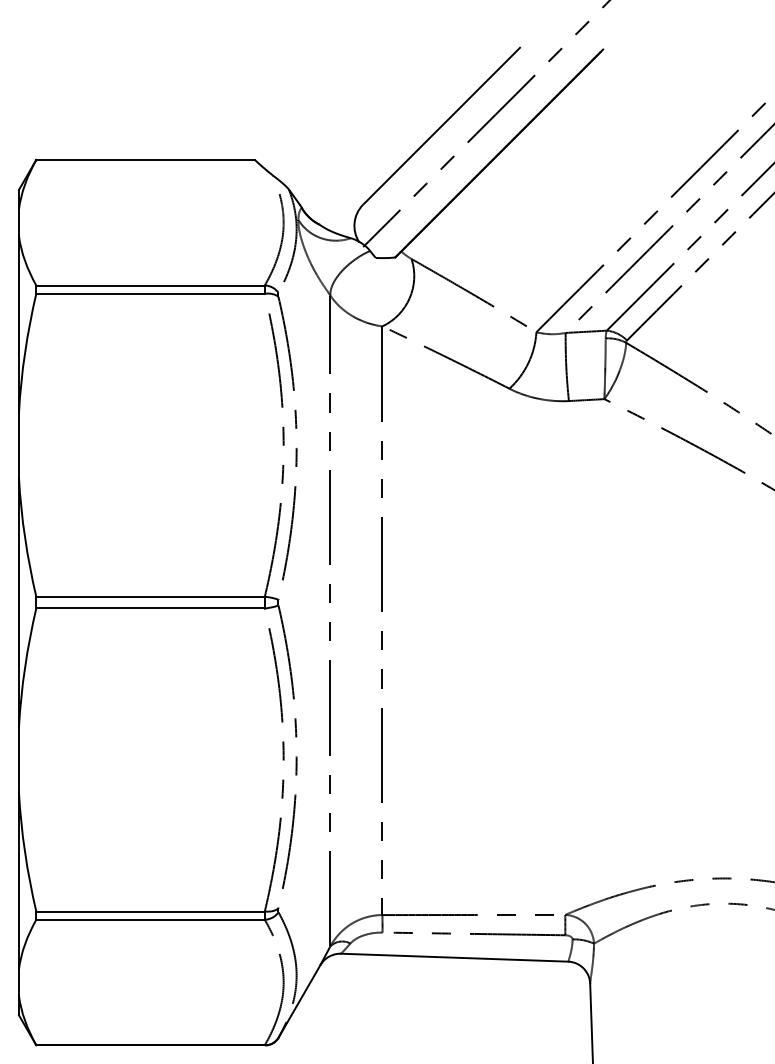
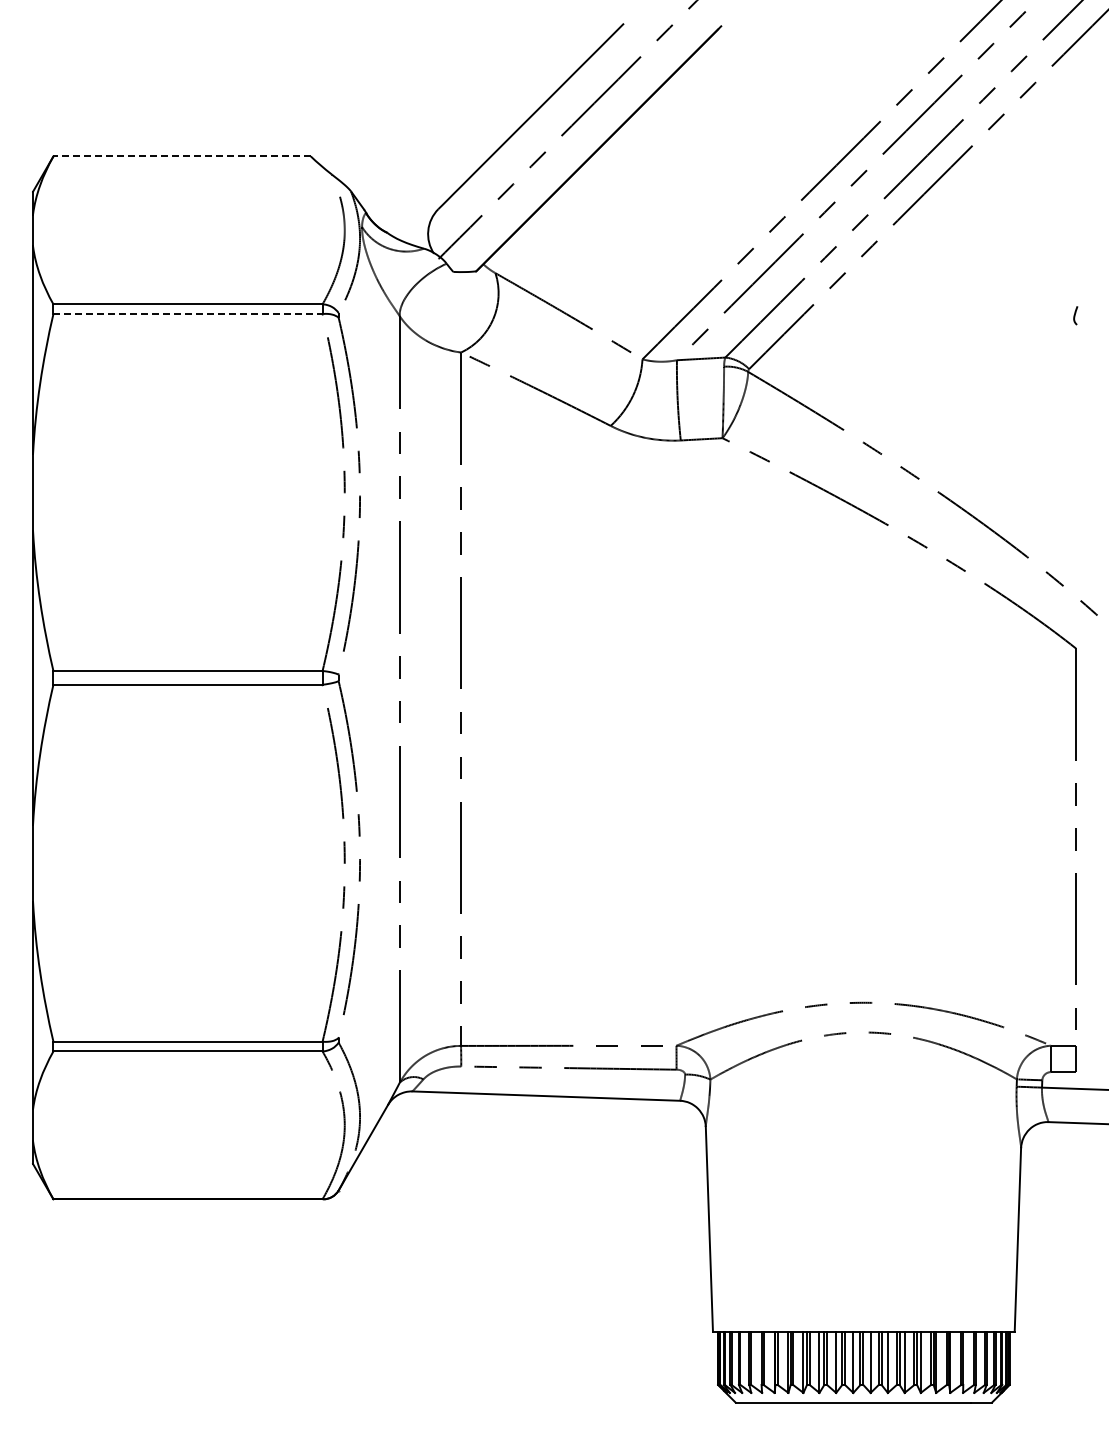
line: (145, 159) -> (182, 156), solid -> dashed
line: (150, 294) -> (188, 314), solid -> dashed

